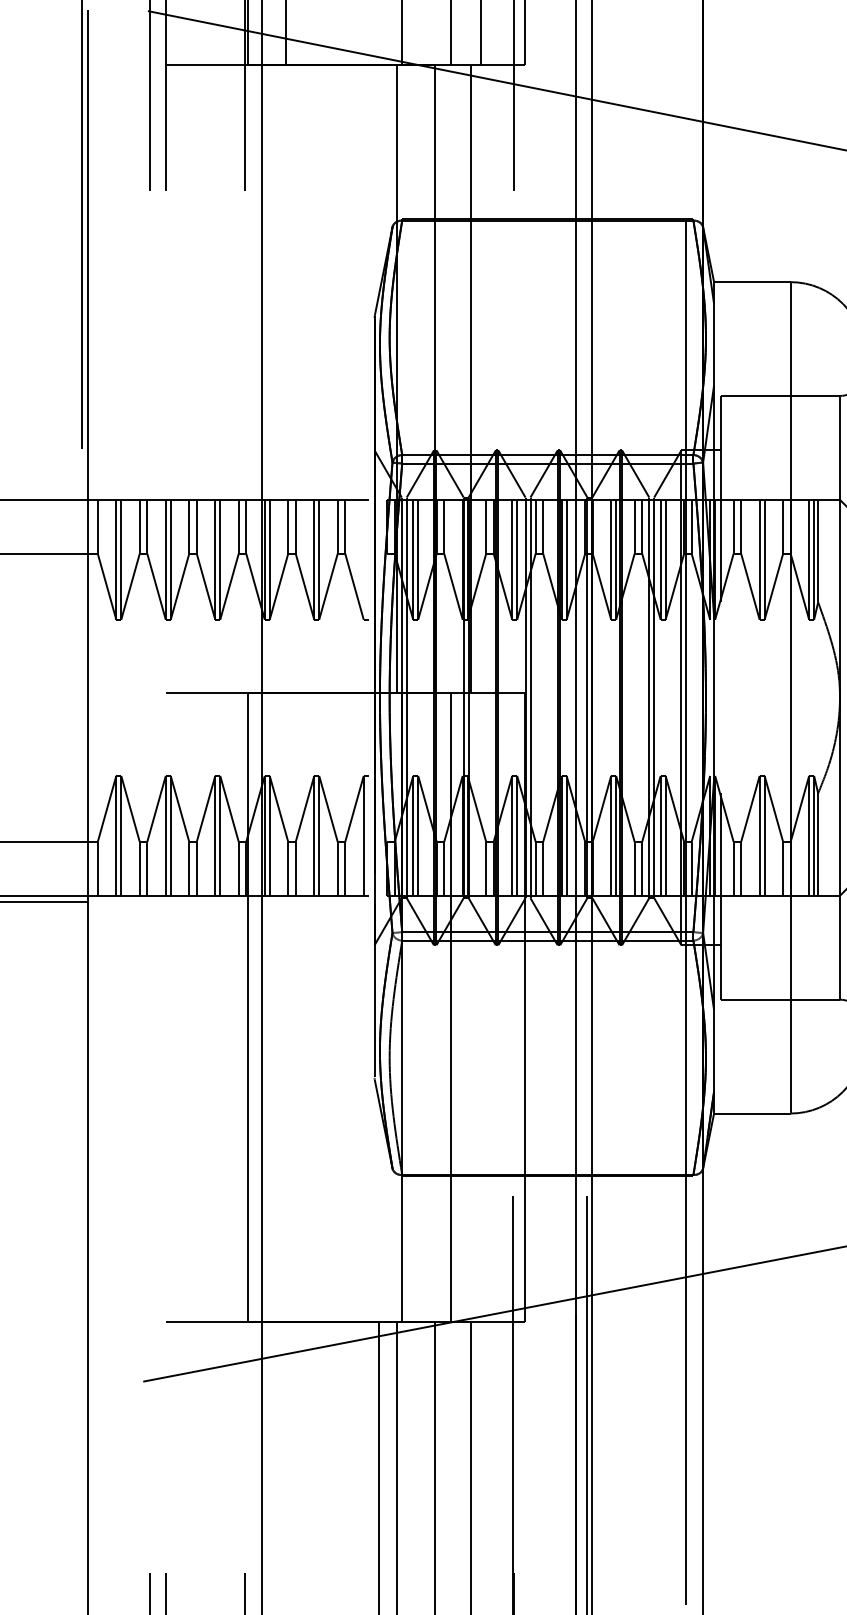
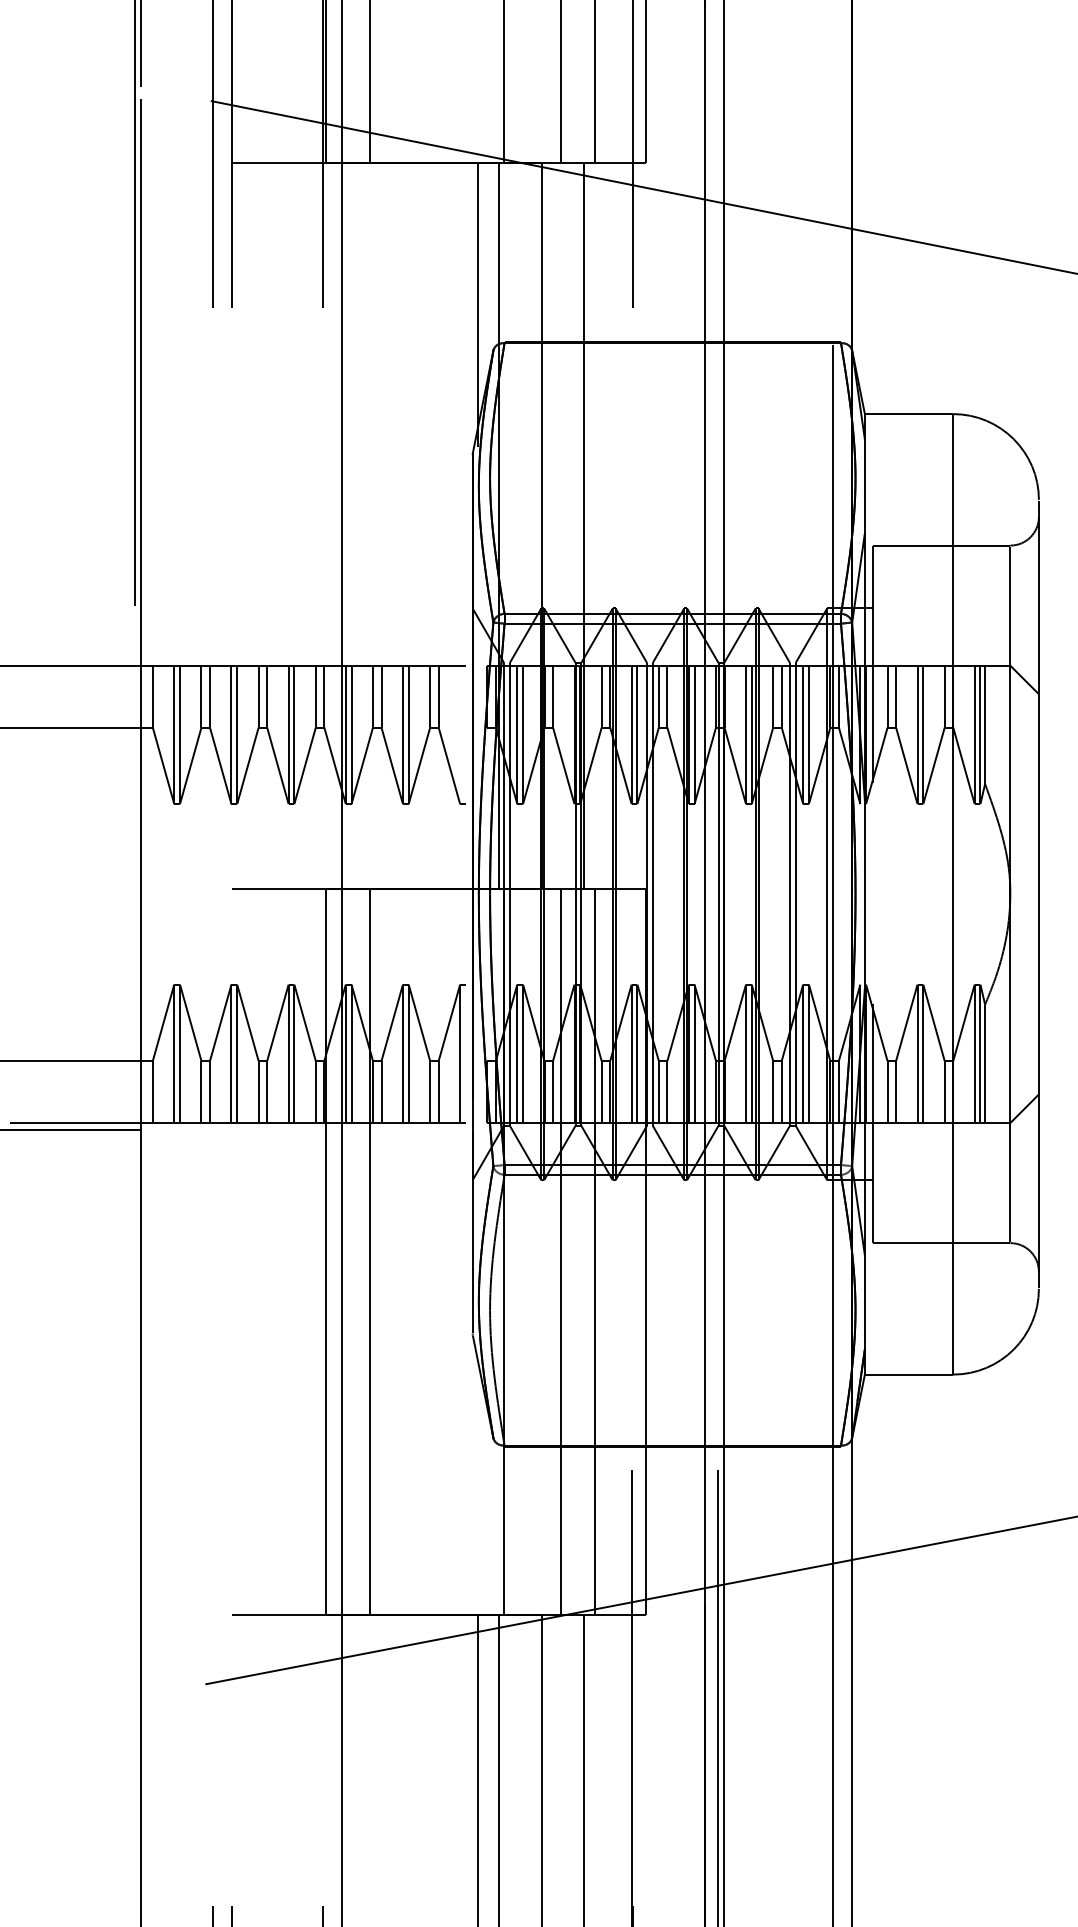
line: (378, 188) -> (477, 305), added
line: (285, 1007) -> (369, 1252), added
line: (480, 1007) -> (595, 1252), added

